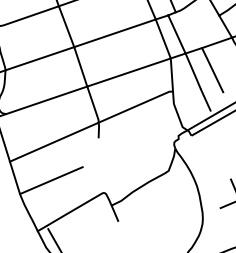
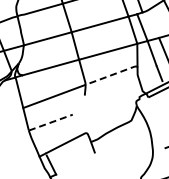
line: (135, 106) -> (111, 75), solid -> dashed
line: (52, 180) -> (51, 122), solid -> dashed

